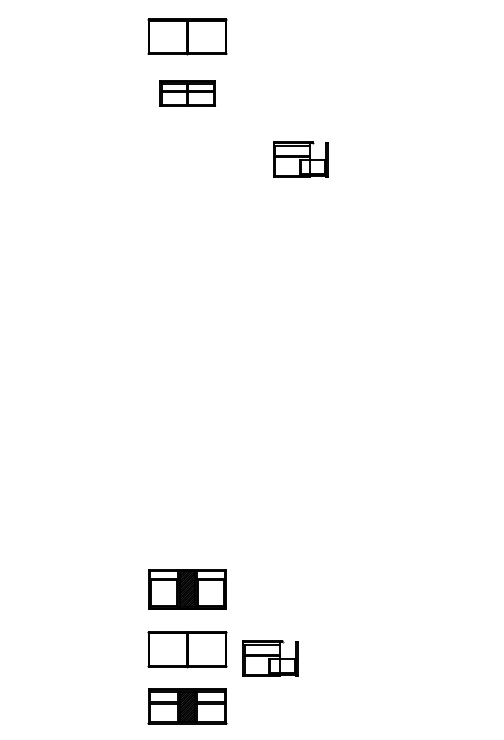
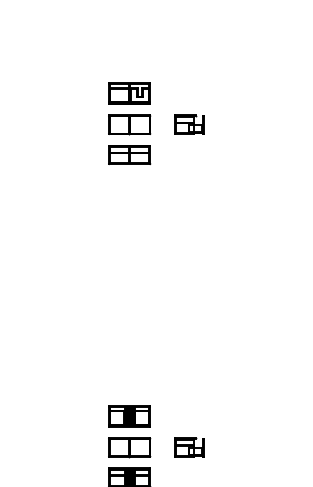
part: (187, 92) -> (129, 154), size x1.43
part: (301, 159) -> (189, 124), moved
part: (270, 658) -> (189, 447), moved

